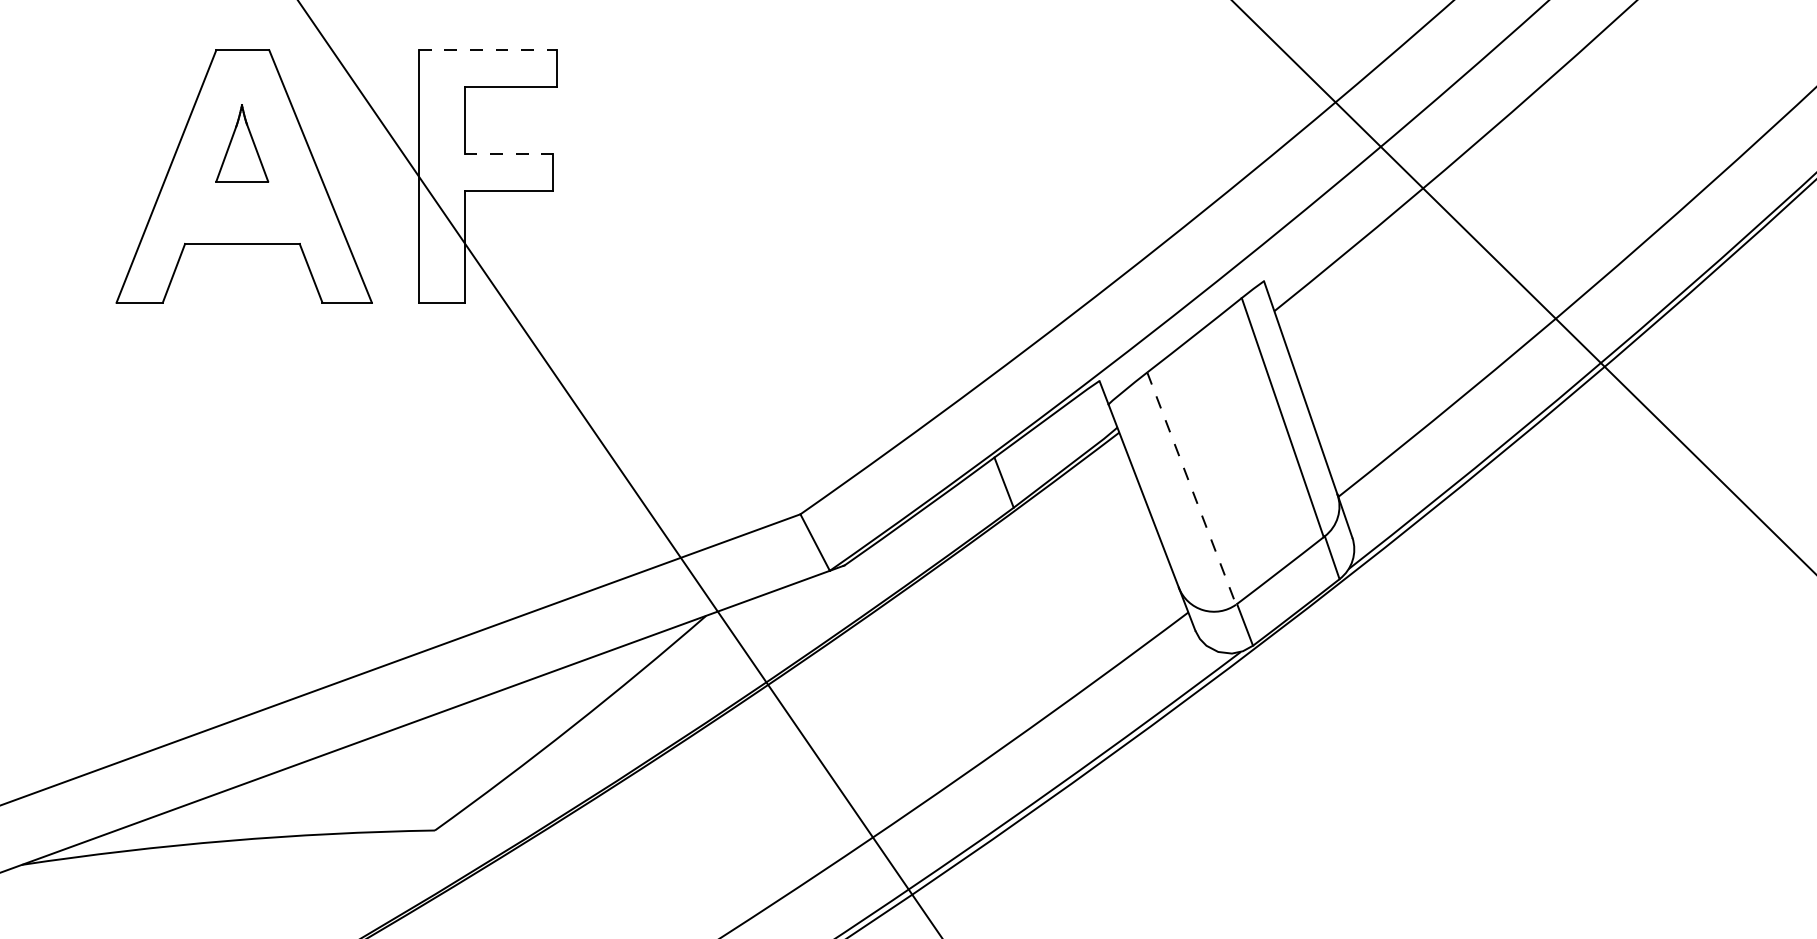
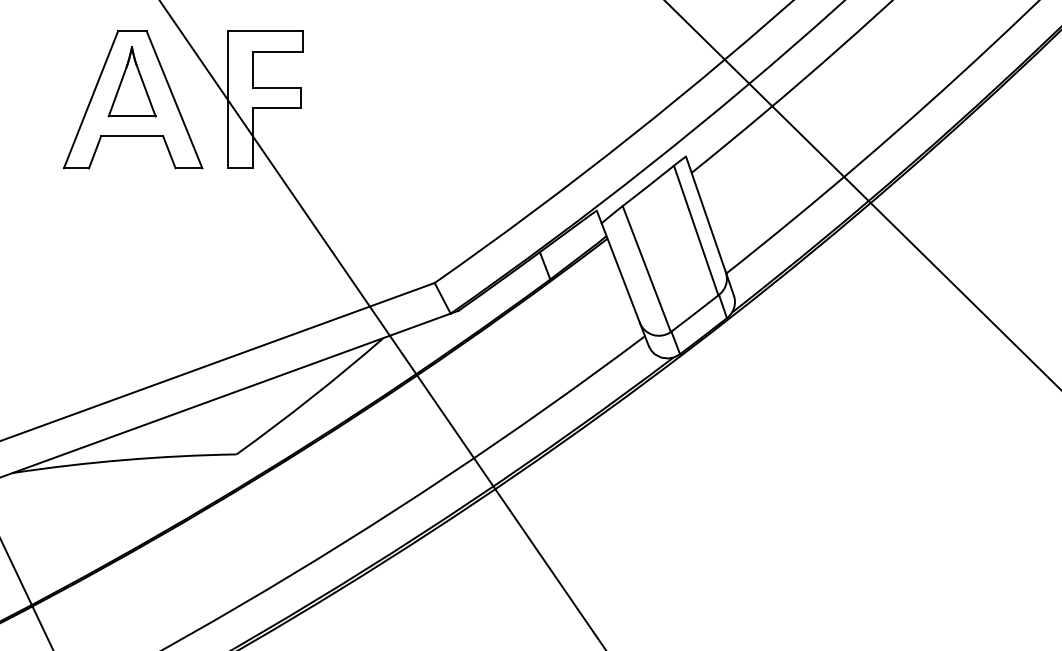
line: (488, 50) -> (265, 31), dashed -> solid
part: (241, 142) -> (131, 81), size x1.67
line: (510, 153) -> (277, 87), dashed -> solid
line: (1191, 489) -> (646, 269), dashed -> solid

